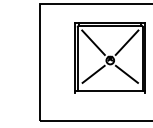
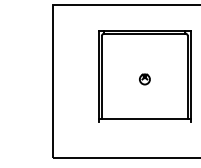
line: (93, 43) -> (122, 56), removed
line: (126, 43) -> (166, 56), removed
line: (93, 74) -> (122, 97), removed
line: (126, 74) -> (166, 97), removed

